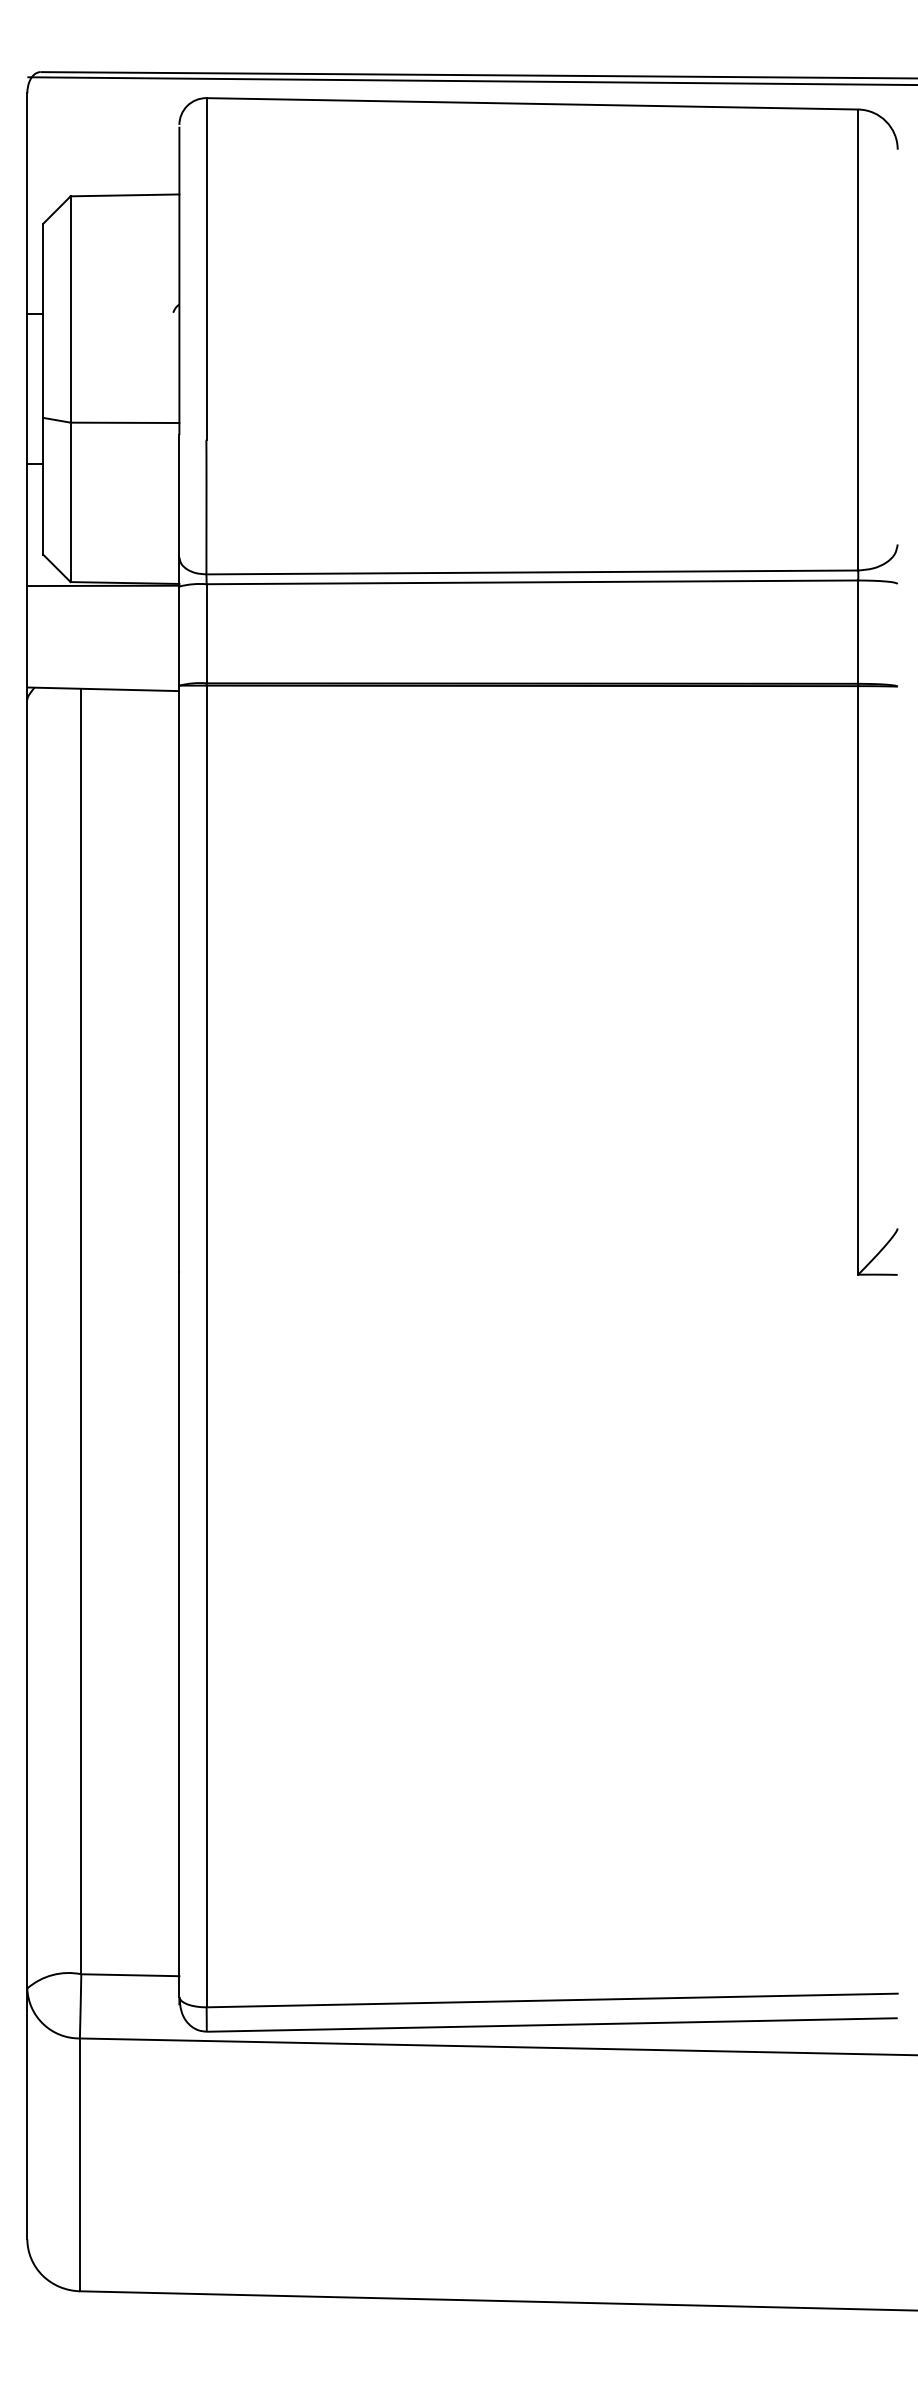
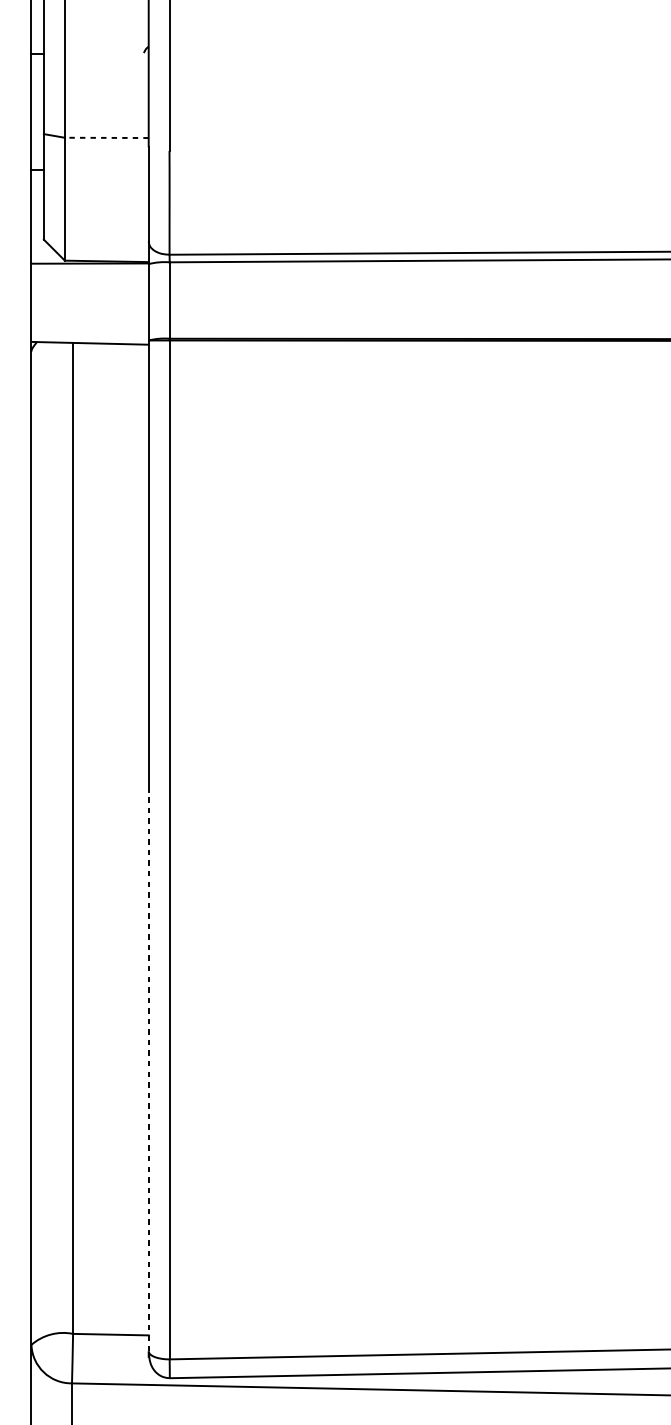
line: (124, 422) -> (106, 137), solid -> dashed
line: (179, 1634) -> (148, 1071), solid -> dashed

